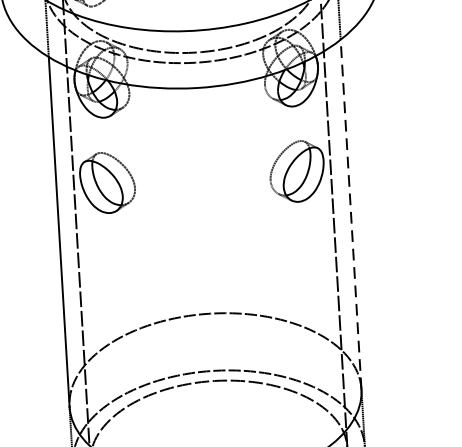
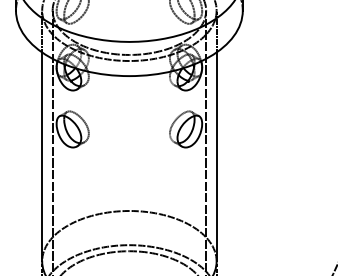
line: (350, 213) -> (216, 156), dashed -> solid

